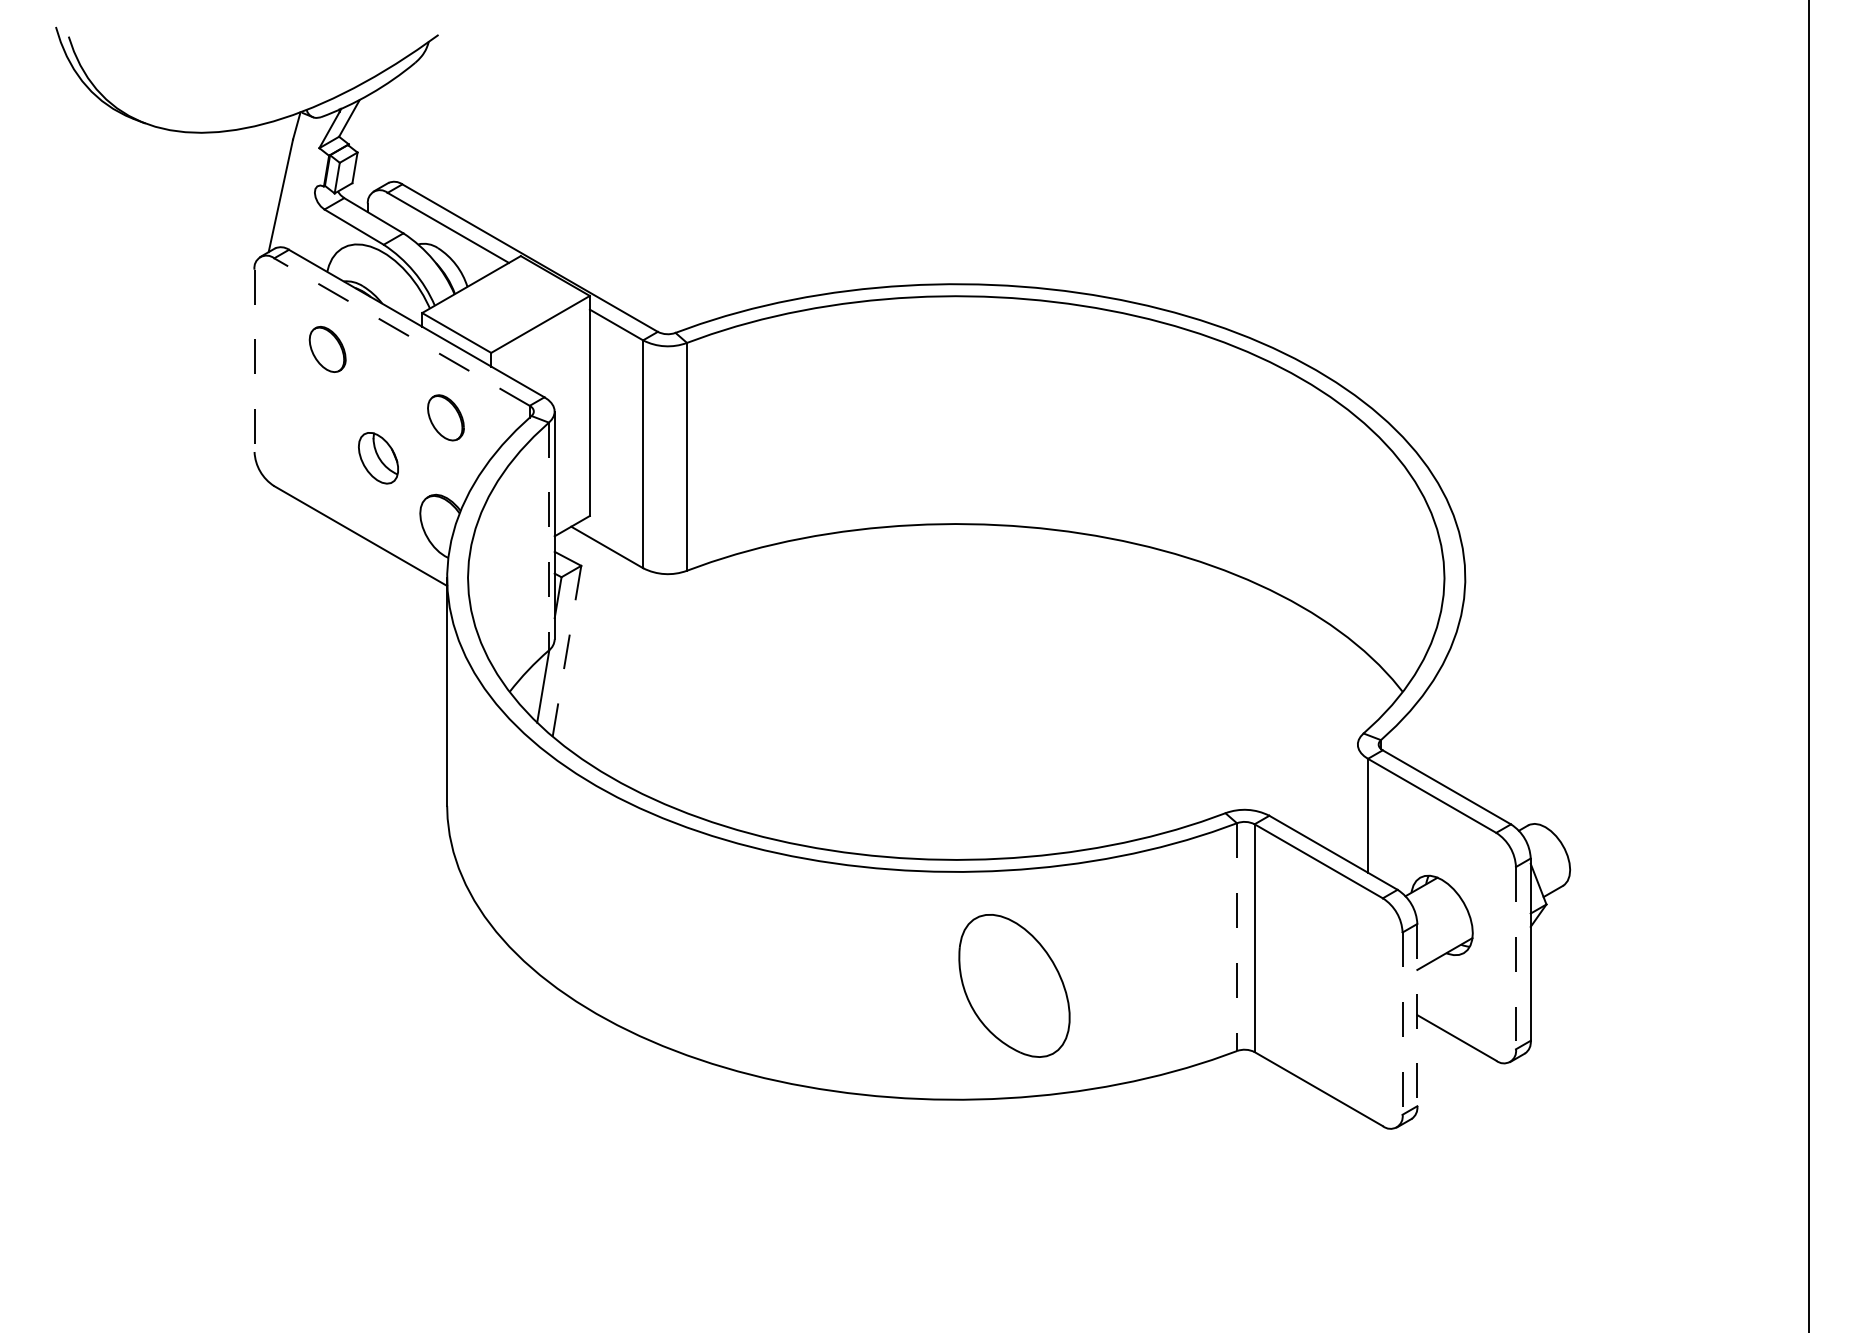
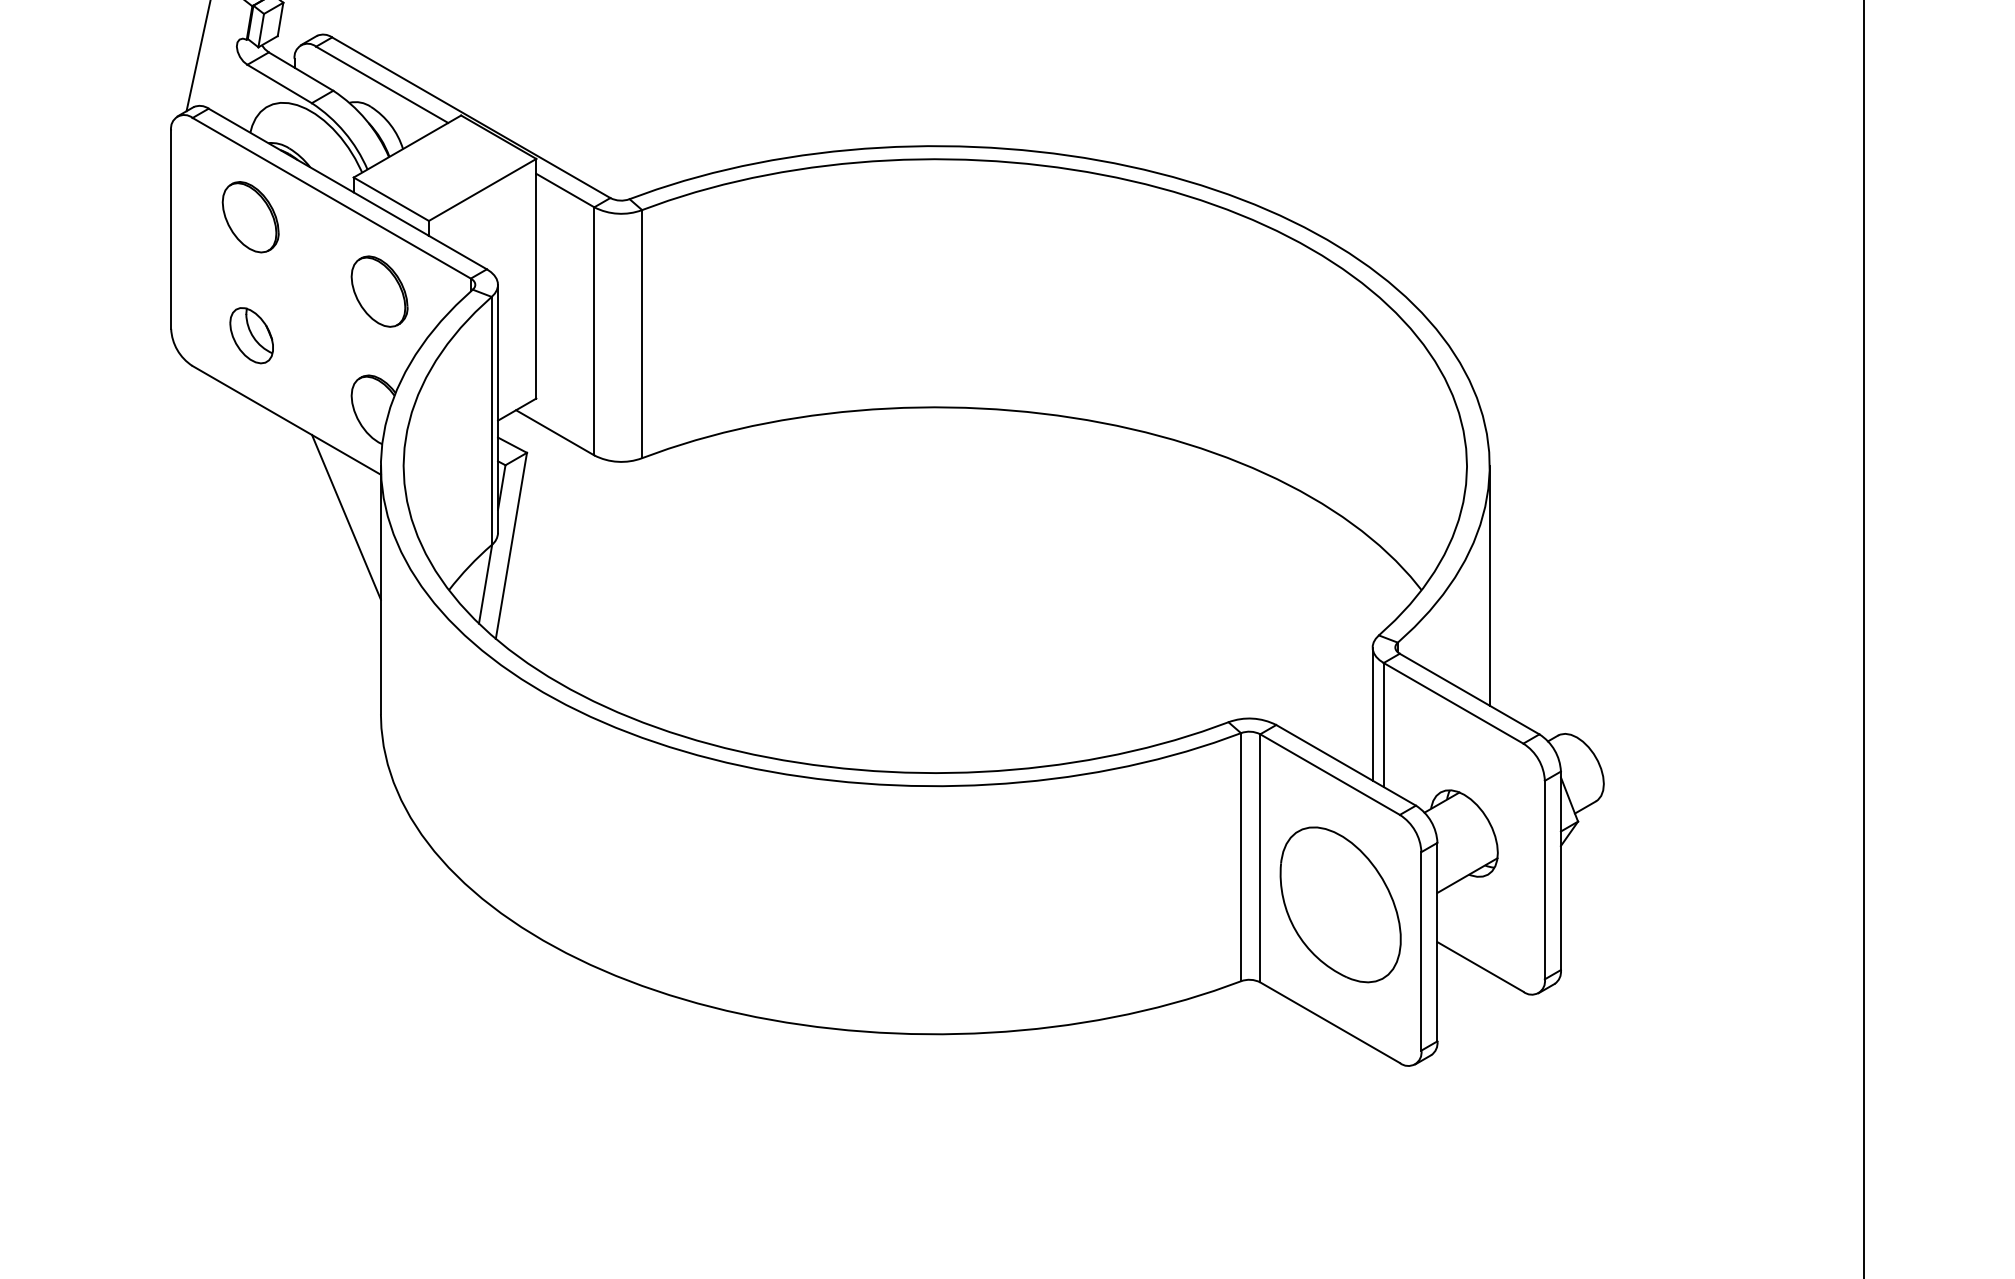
line: (401, 331) -> (331, 197), dashed -> solid
part: (327, 349) -> (250, 217), size x1.43
line: (254, 361) -> (171, 230), dashed -> solid
part: (445, 417) -> (379, 291), size x1.43
part: (378, 458) -> (251, 335), moved
line: (548, 536) -> (491, 420), dashed -> solid
line: (415, 624) -> (346, 516), added
line: (566, 651) -> (510, 546), dashed -> solid
line: (1465, 688) -> (1489, 586), added
line: (1357, 805) -> (1372, 713), added
line: (1236, 937) -> (1240, 857), dashed -> solid
line: (1515, 958) -> (1544, 880), dashed -> solid
part: (1014, 985) -> (1340, 904), moved
line: (1417, 1015) -> (1437, 942), dashed -> solid
line: (1402, 1024) -> (1421, 952), dashed -> solid

